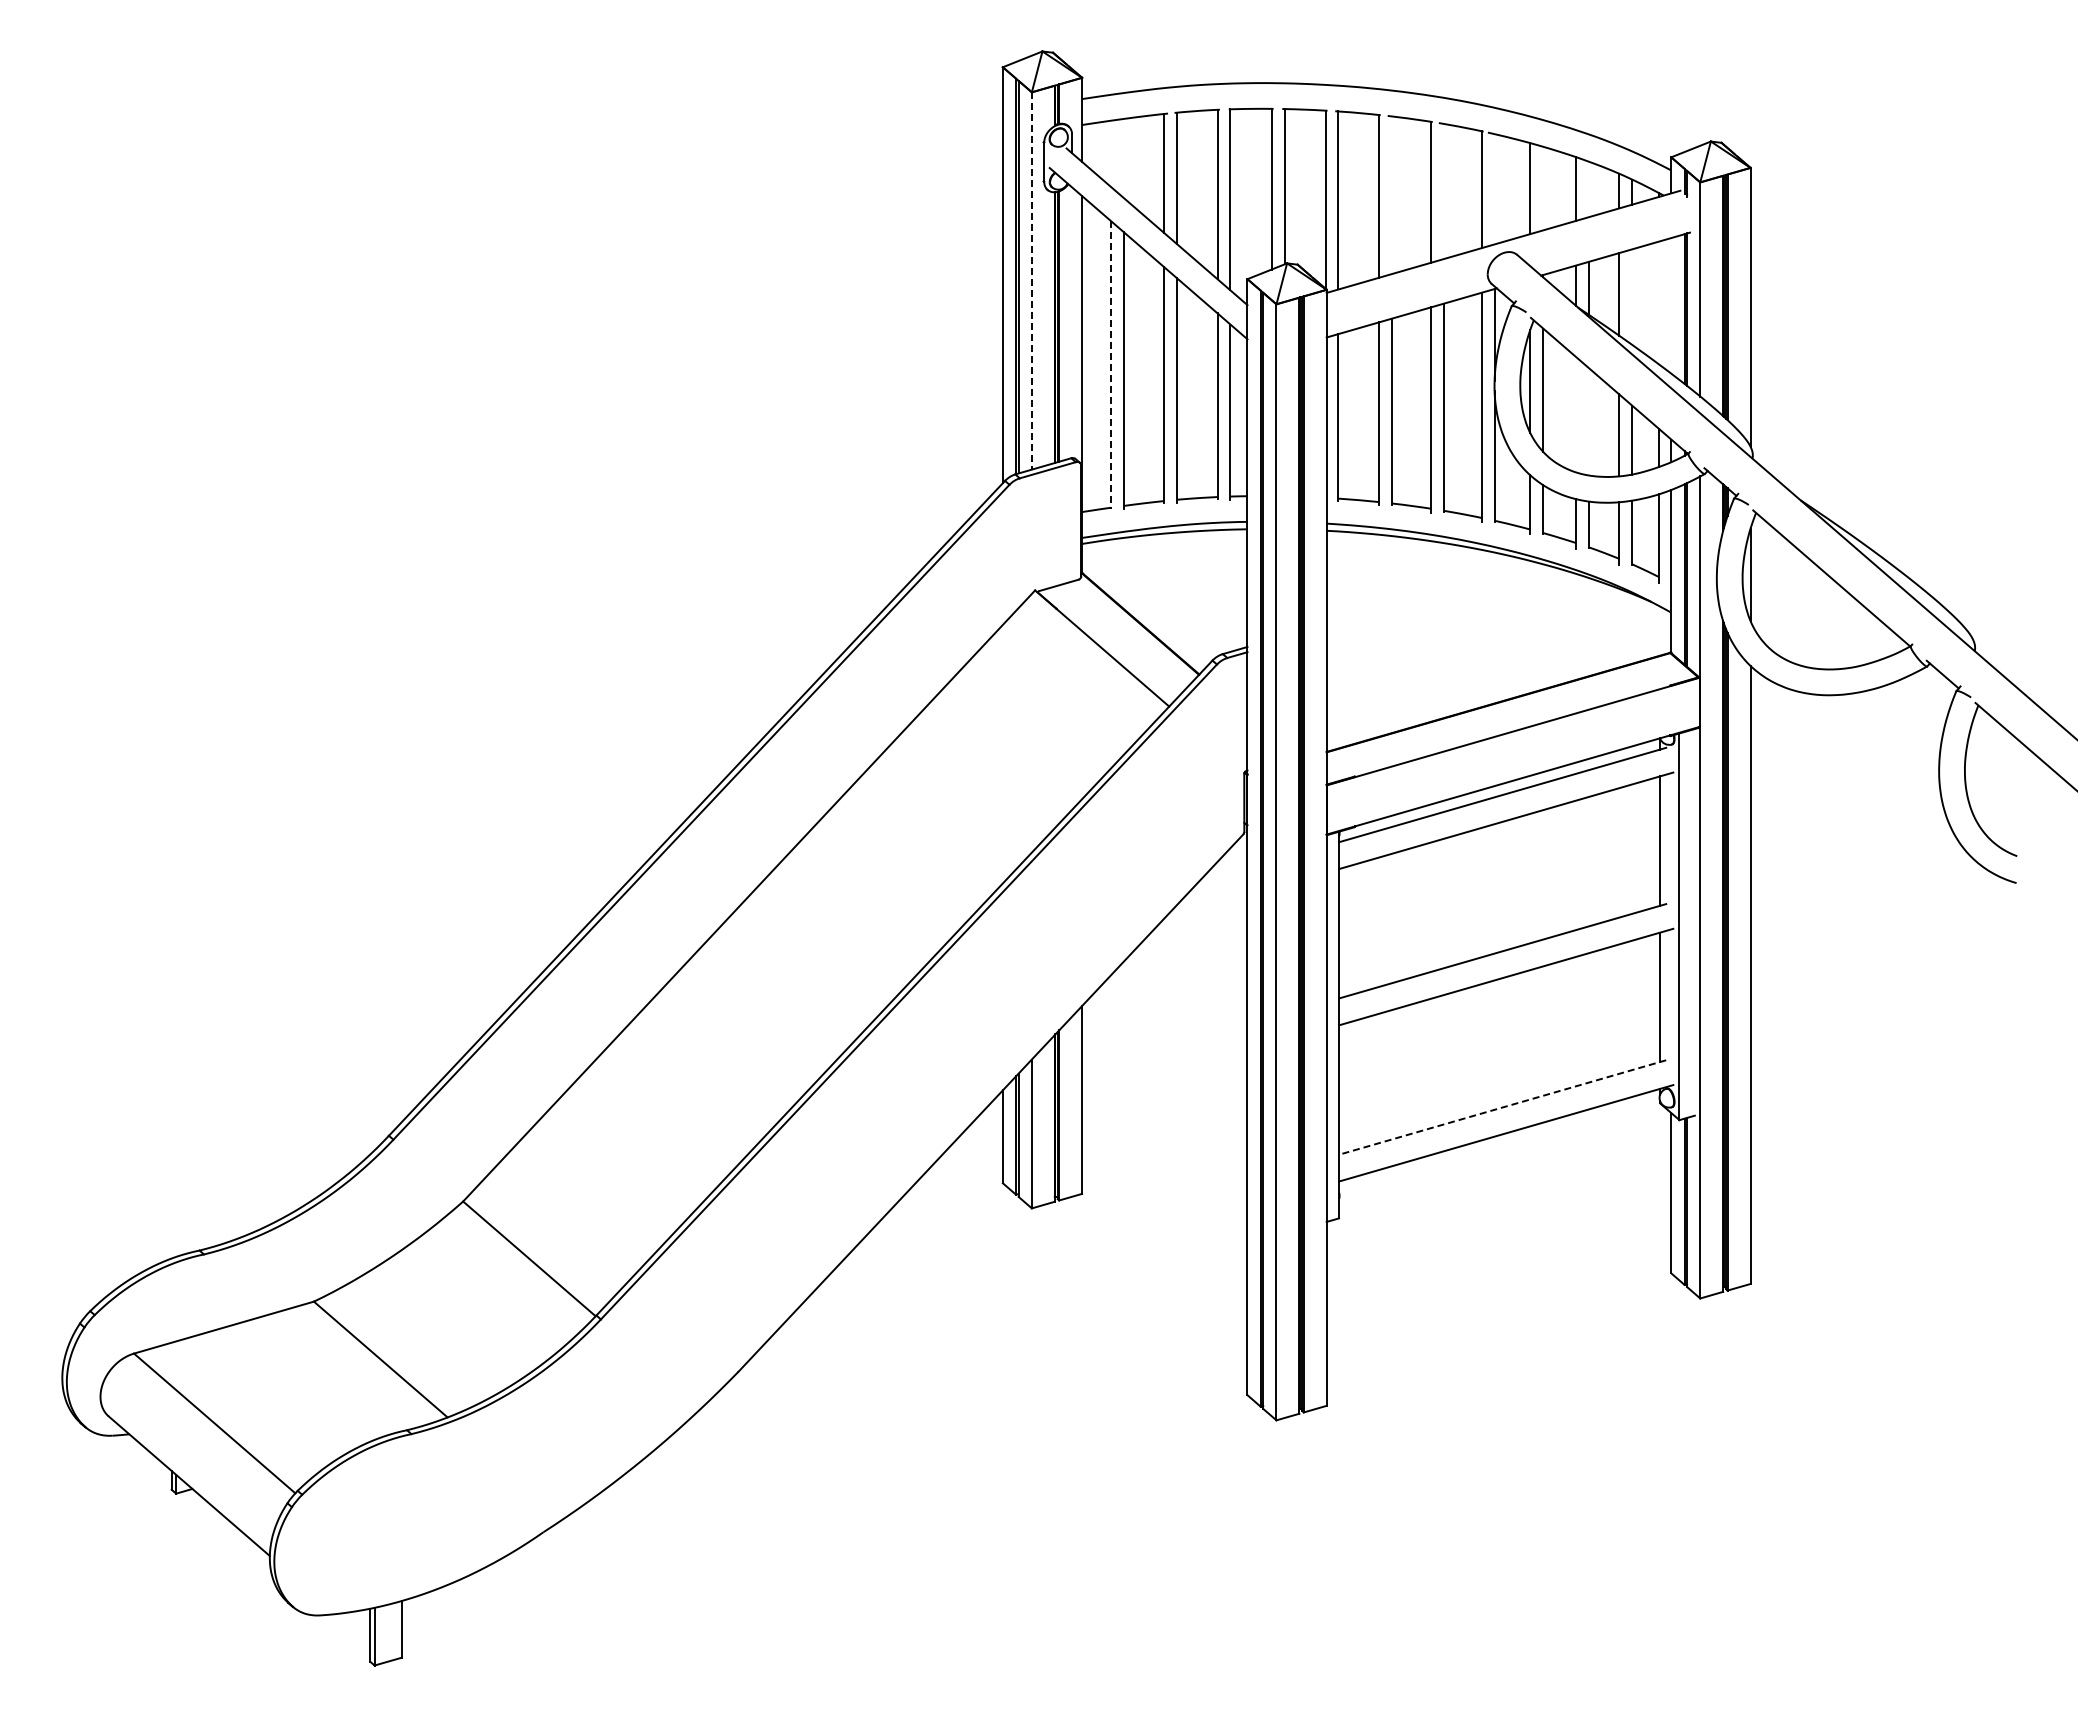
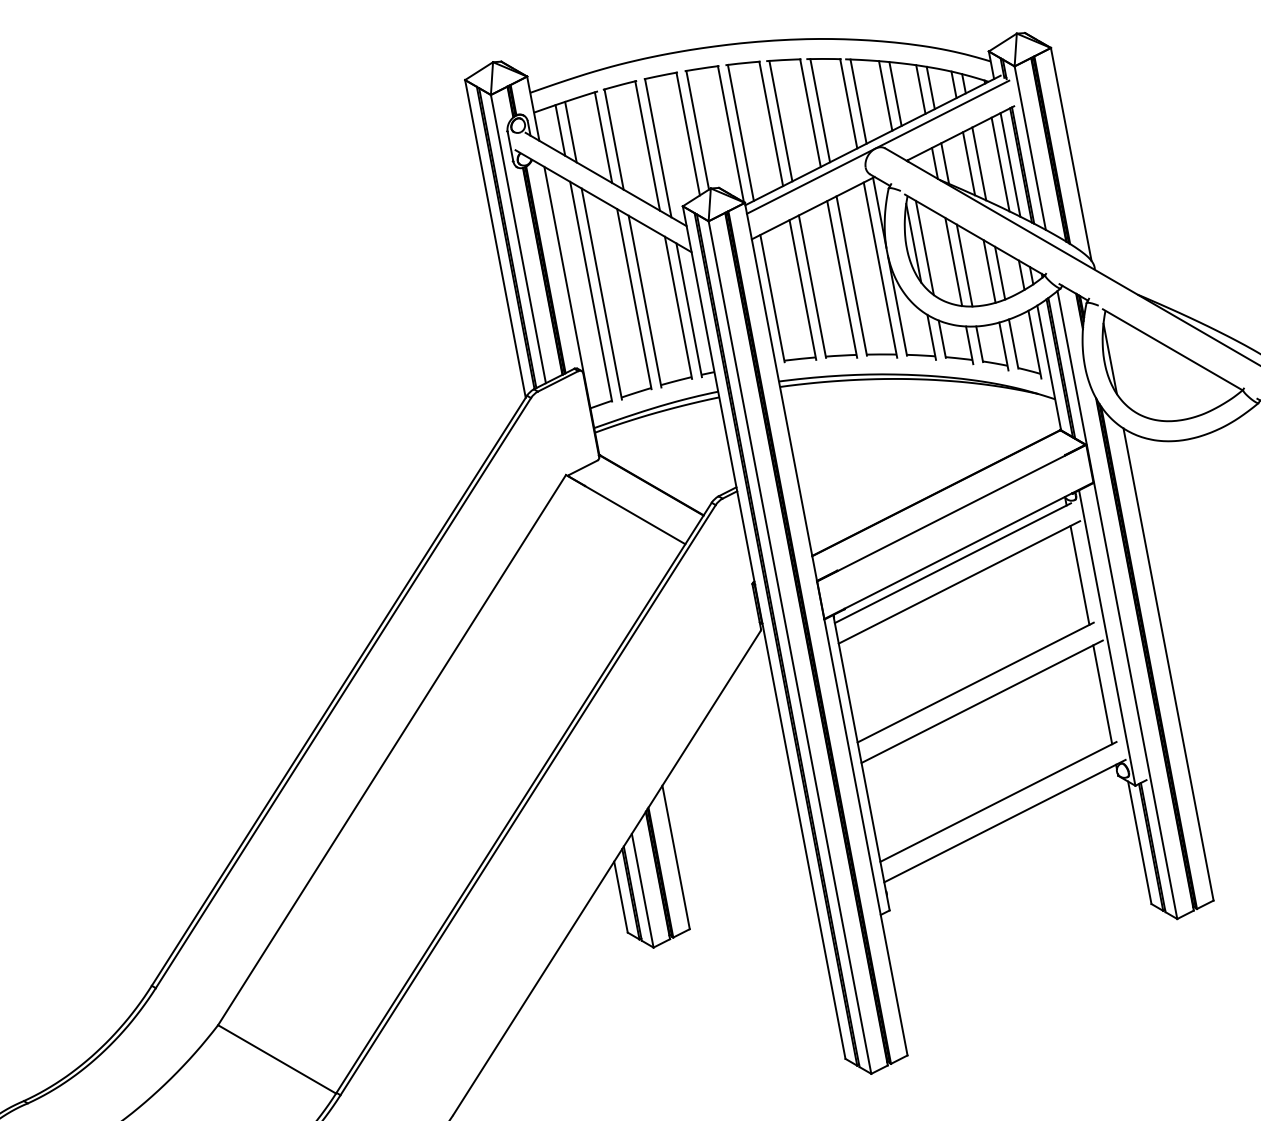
line: (1111, 153) -> (560, 130), added
line: (1123, 158) -> (570, 132), added
line: (1543, 188) -> (895, 93), added
line: (1494, 189) -> (858, 101), added
line: (1589, 189) -> (931, 87), added
line: (1444, 191) -> (820, 110), added
line: (1391, 195) -> (780, 121), added
line: (1508, 251) -> (878, 147), added
line: (1031, 280) -> (518, 238), dashed -> solid
line: (1632, 296) -> (979, 163), added
line: (1658, 302) -> (1000, 164), added
line: (1671, 305) -> (1010, 164), added
line: (1111, 364) -> (591, 291), dashed -> solid
line: (1576, 414) -> (953, 261), added
line: (1589, 421) -> (964, 265), added
line: (1502, 1107) -> (998, 801), dashed -> solid

